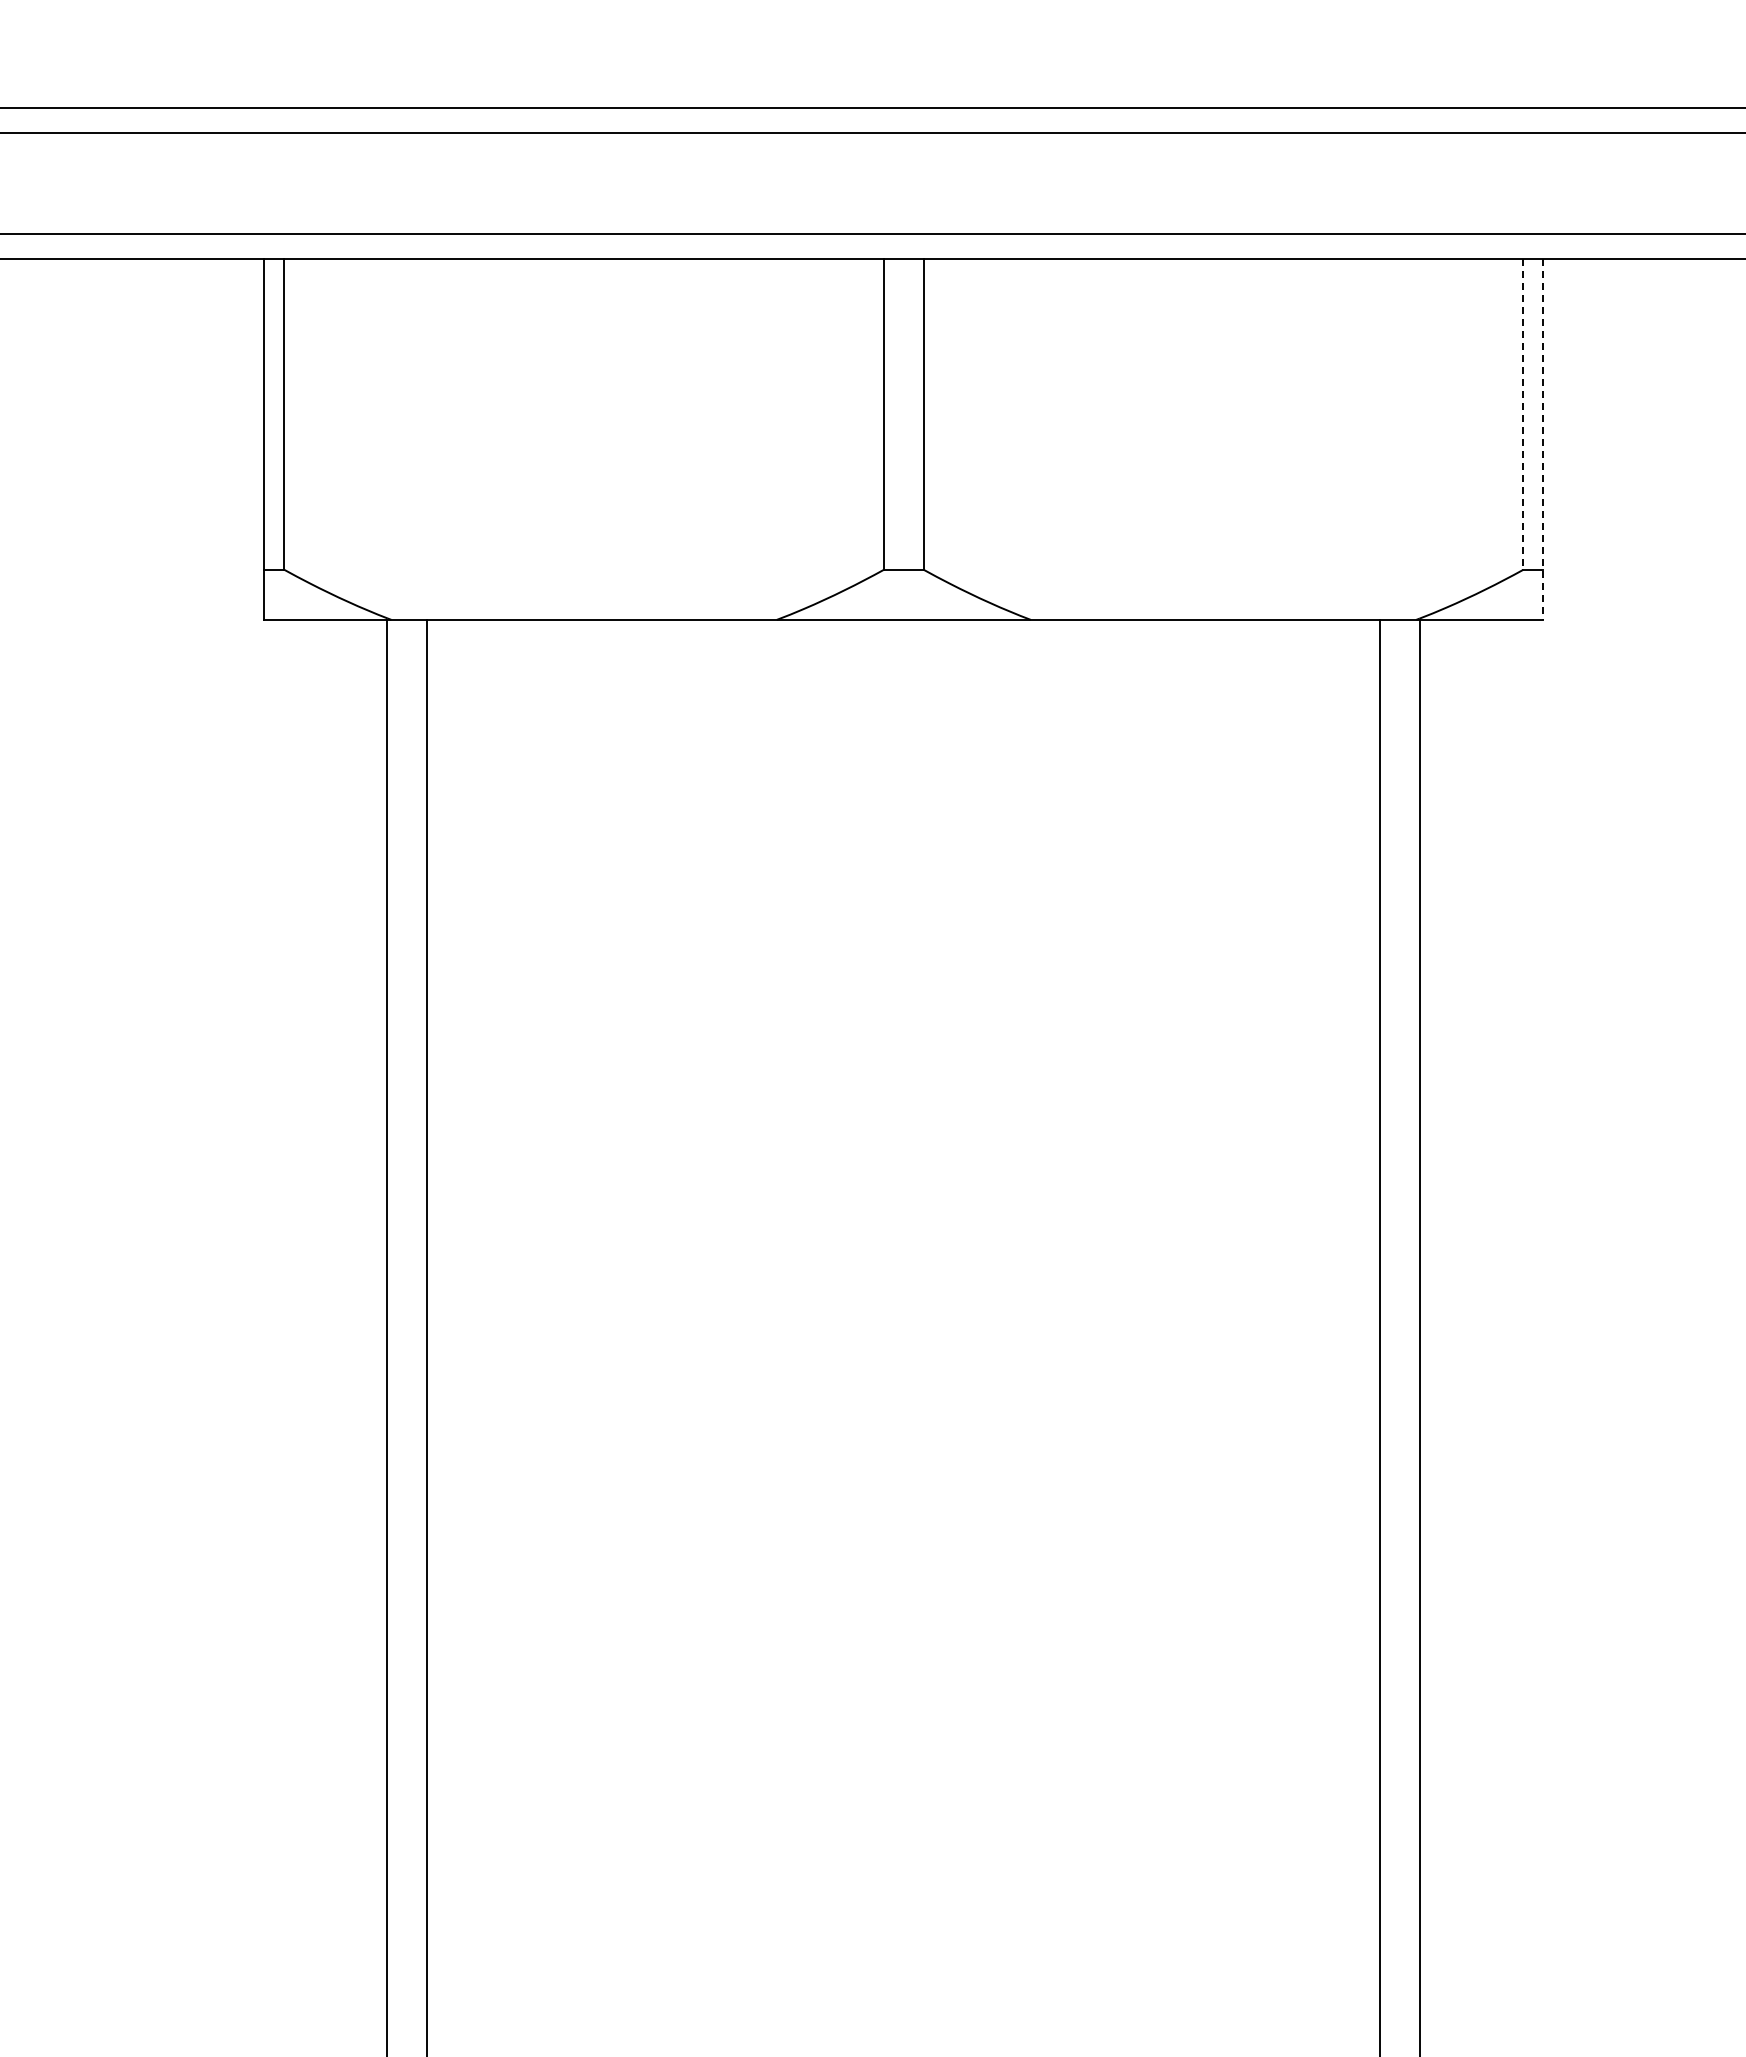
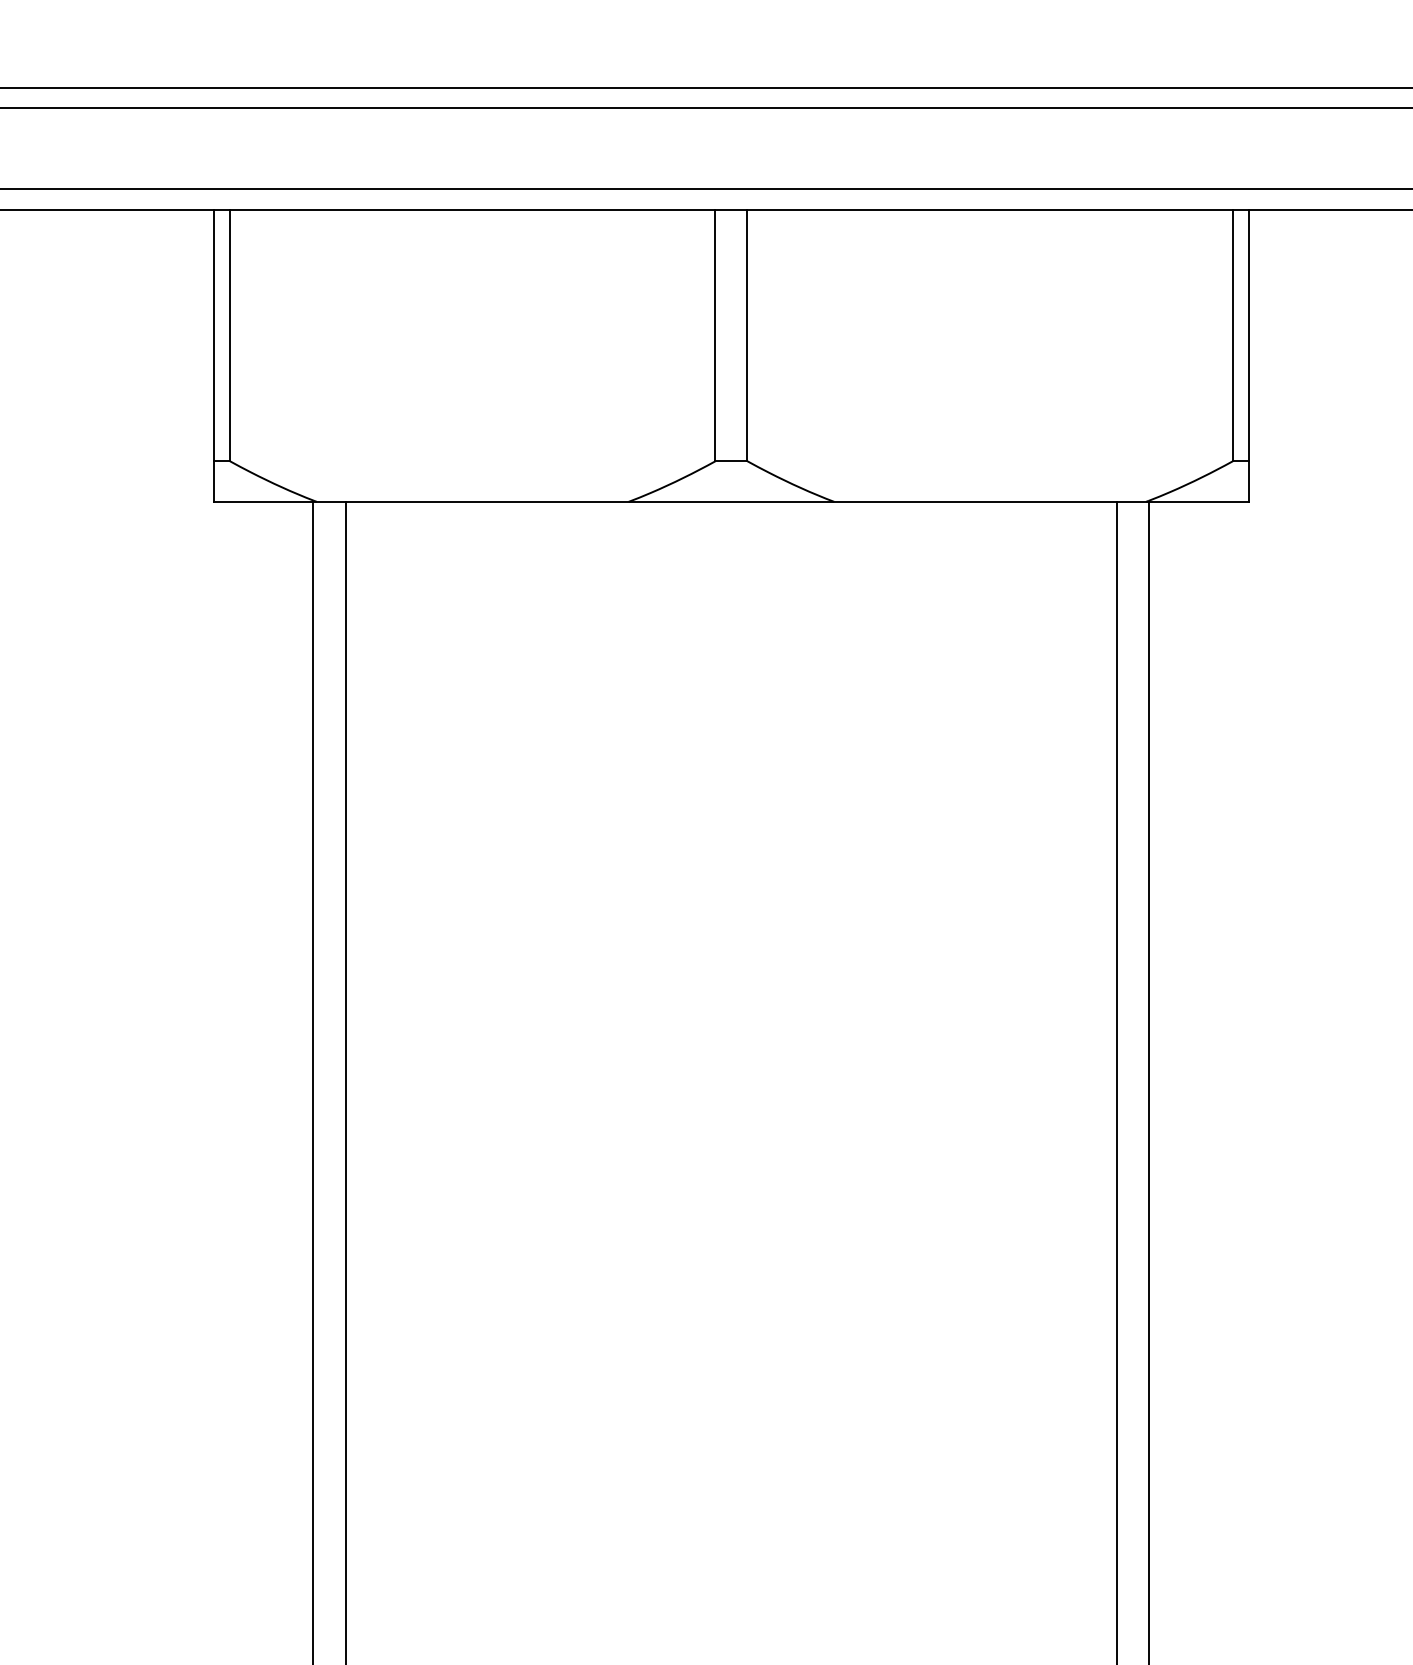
line: (1523, 414) -> (1232, 335), dashed -> solid
line: (1543, 439) -> (1249, 355), dashed -> solid

